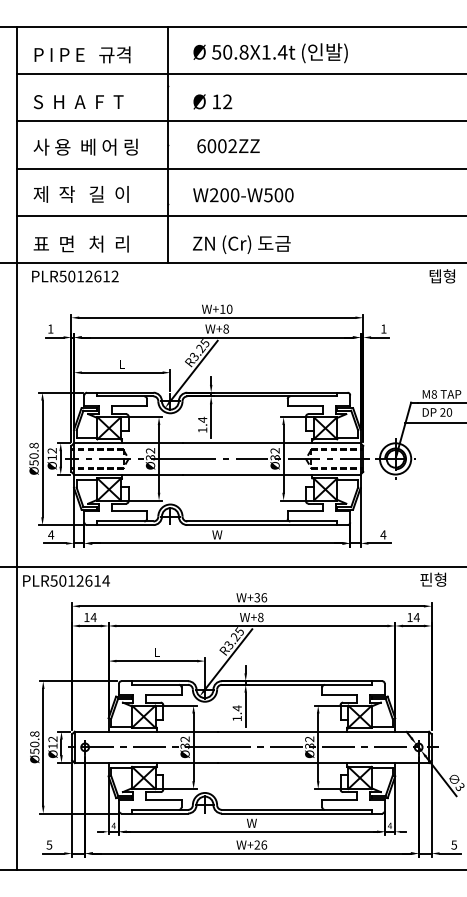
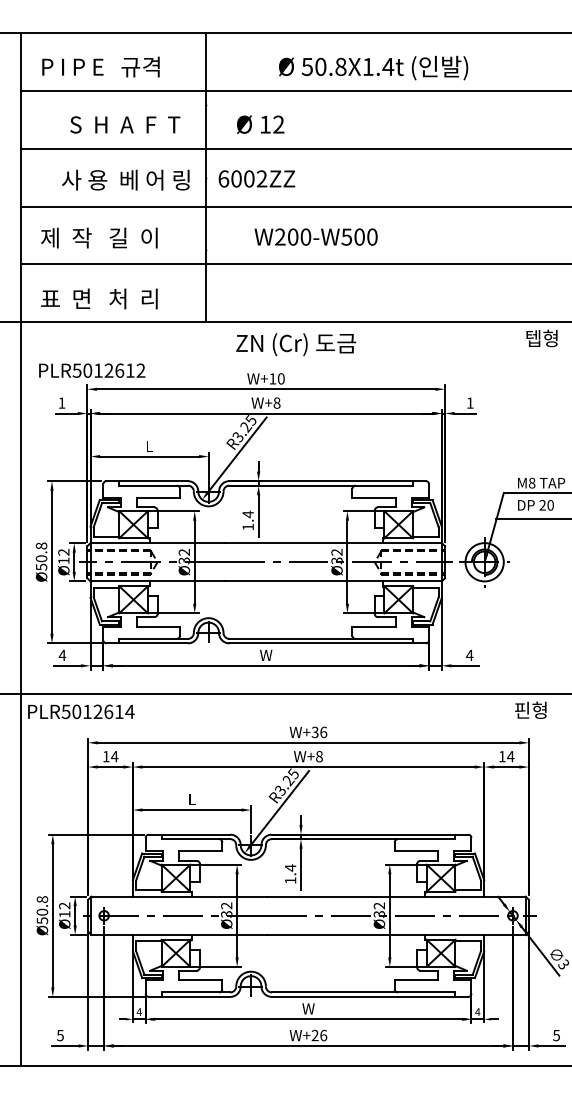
text: (270, 52) -> (373, 67), moved
text: (78, 101) -> (125, 124), moved
text: (228, 145) -> (256, 178), moved
text: (85, 146) -> (125, 179), moved
text: (242, 194) -> (315, 236), moved
text: (242, 244) -> (296, 344), moved
text: (75, 276) -> (92, 370), moved

